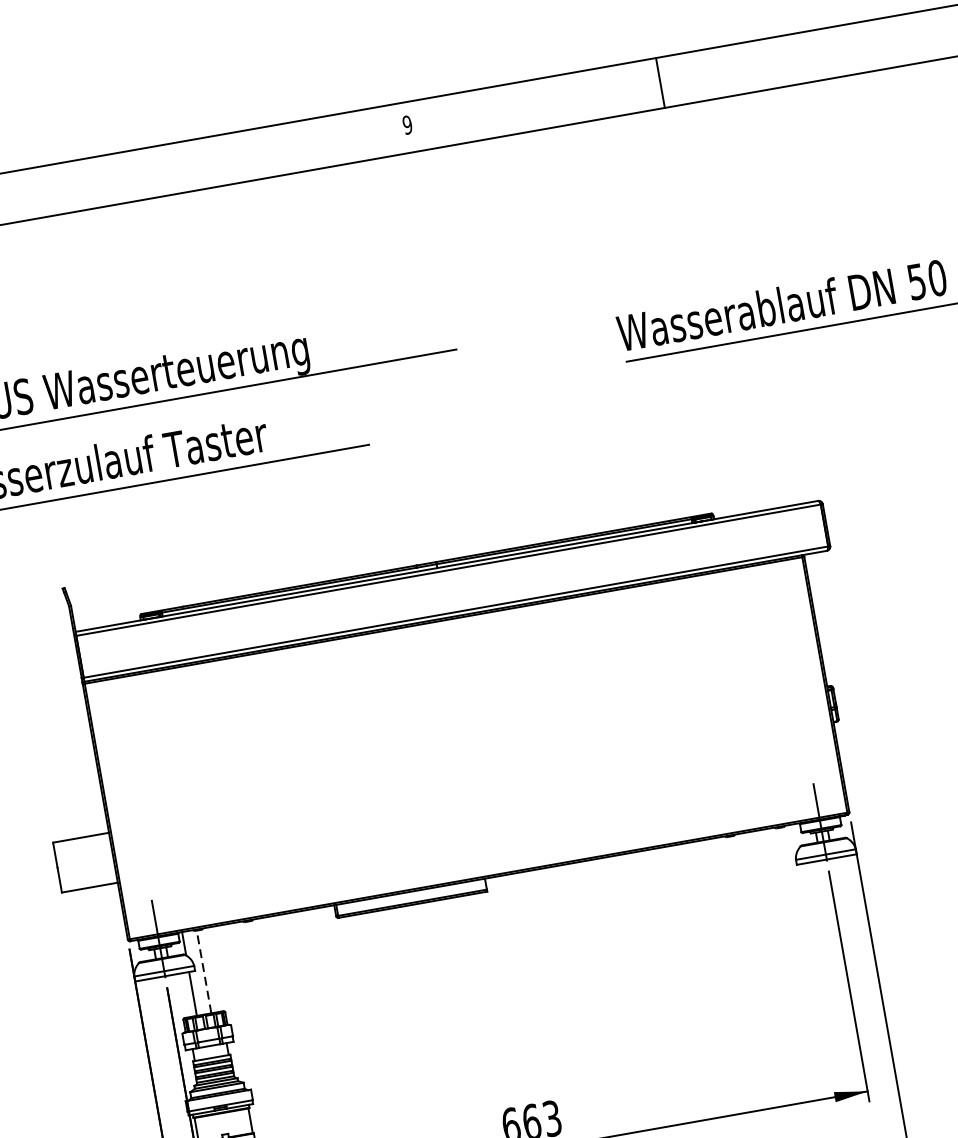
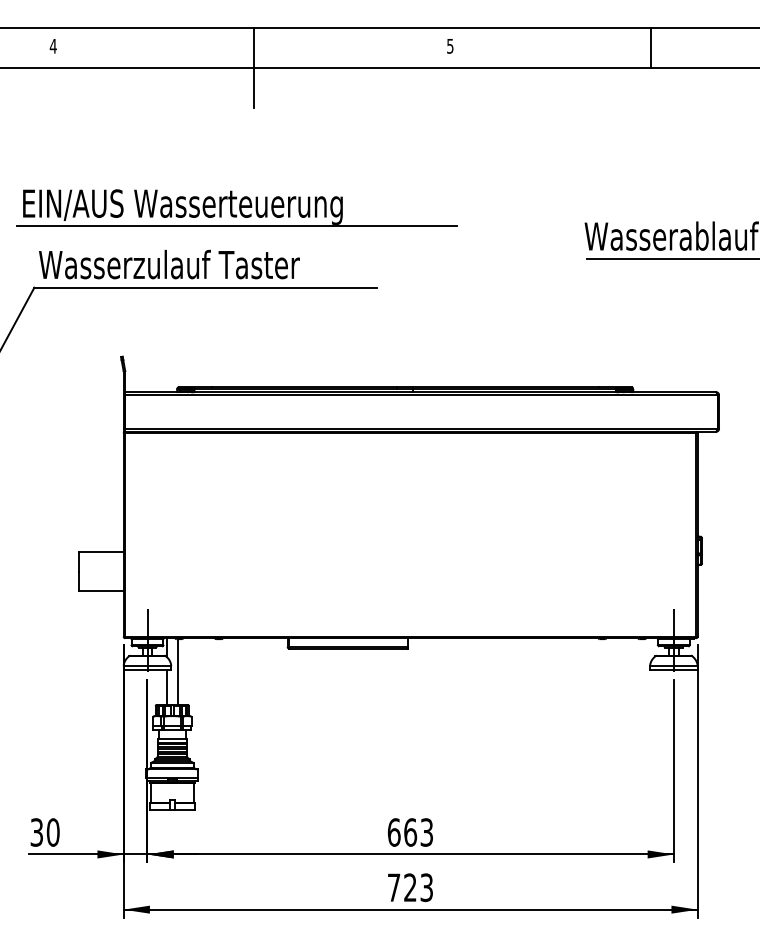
text: (407, 124) -> (450, 45), 9 -> 5
line: (166, 195) -> (254, 67), added
line: (204, 972) -> (178, 672), dashed -> solid

